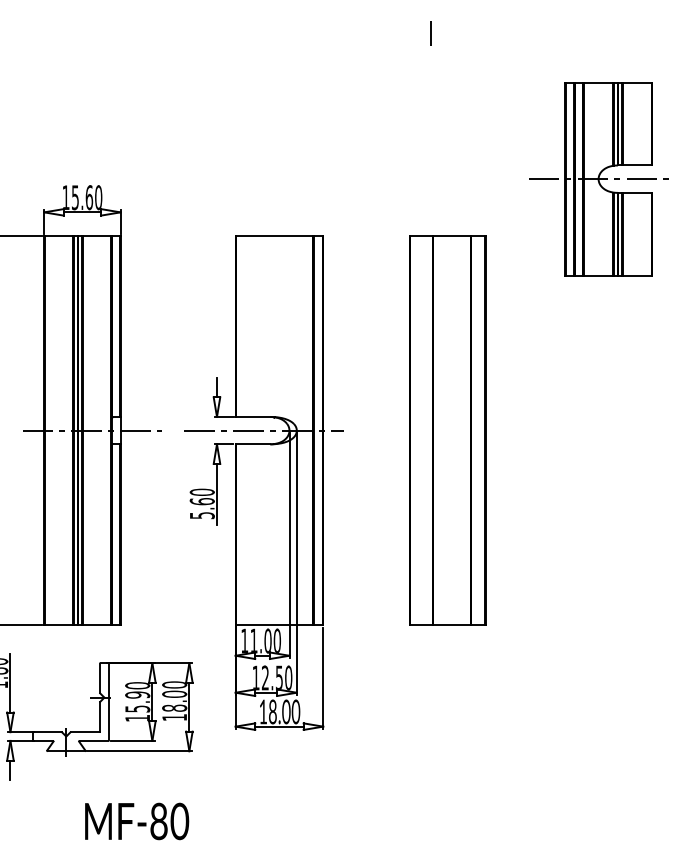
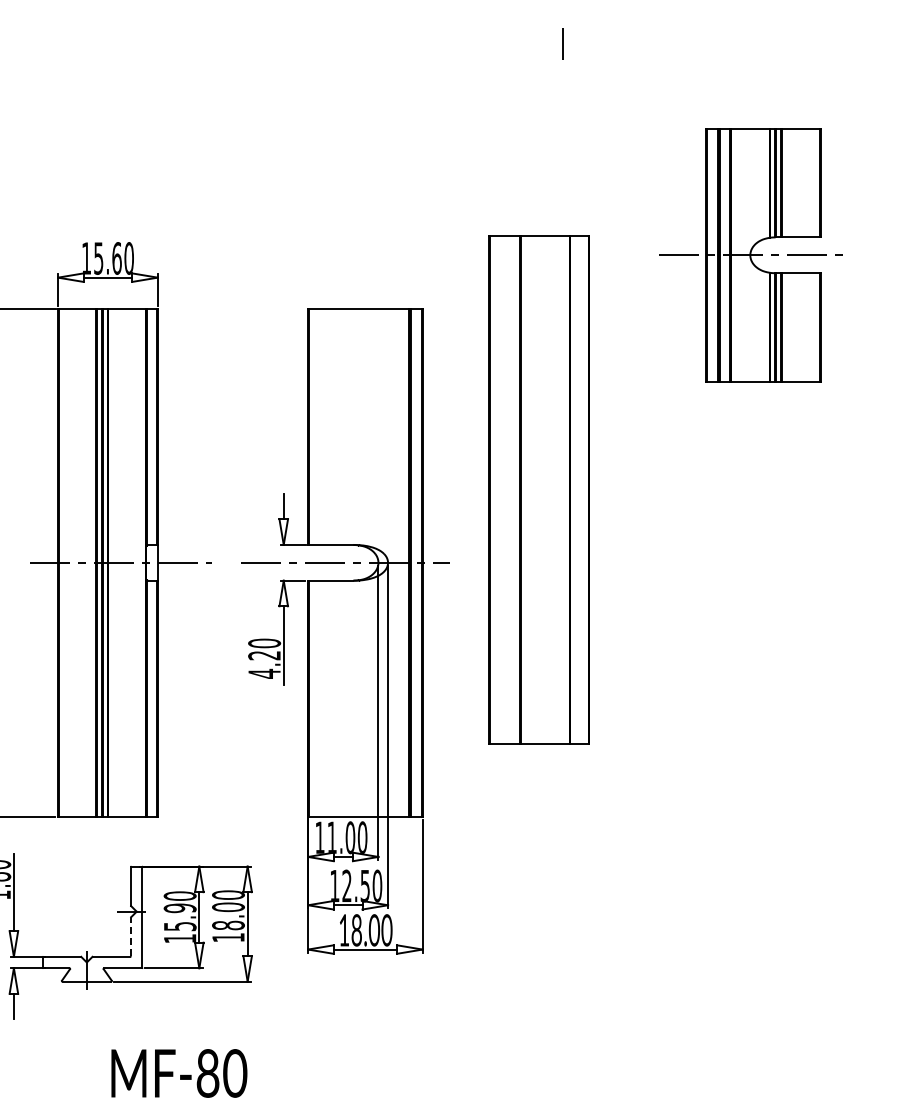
part: (598, 179) -> (750, 255), moved
part: (447, 430) -> (538, 489), moved
text: (202, 508) -> (264, 664), 5.60 -> 4.20
line: (99, 716) -> (130, 936), solid -> dashed

